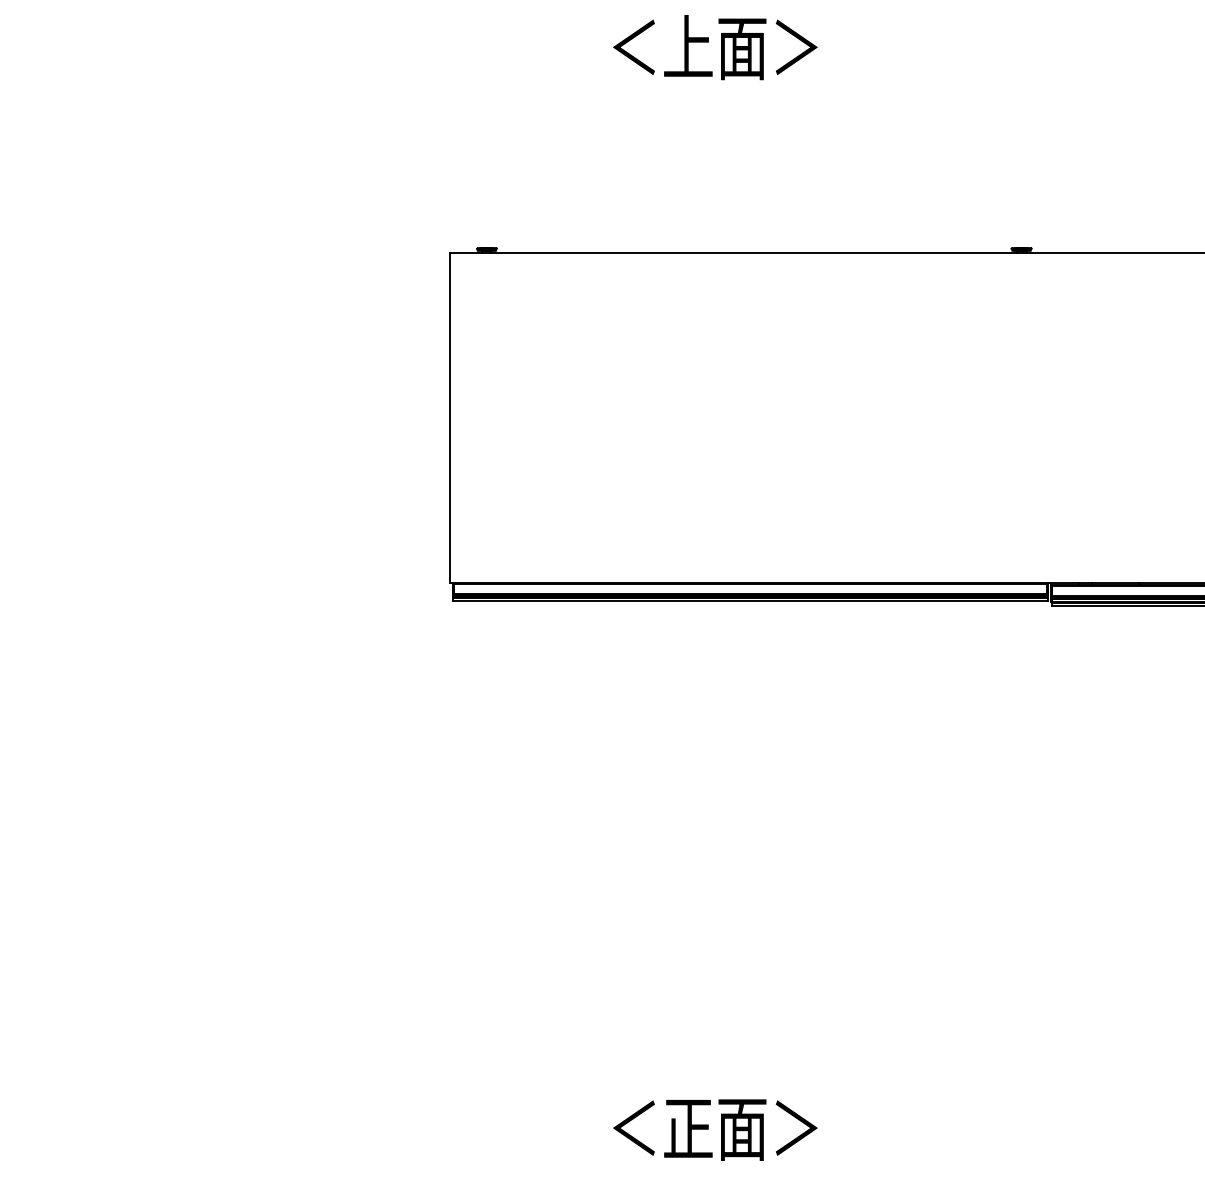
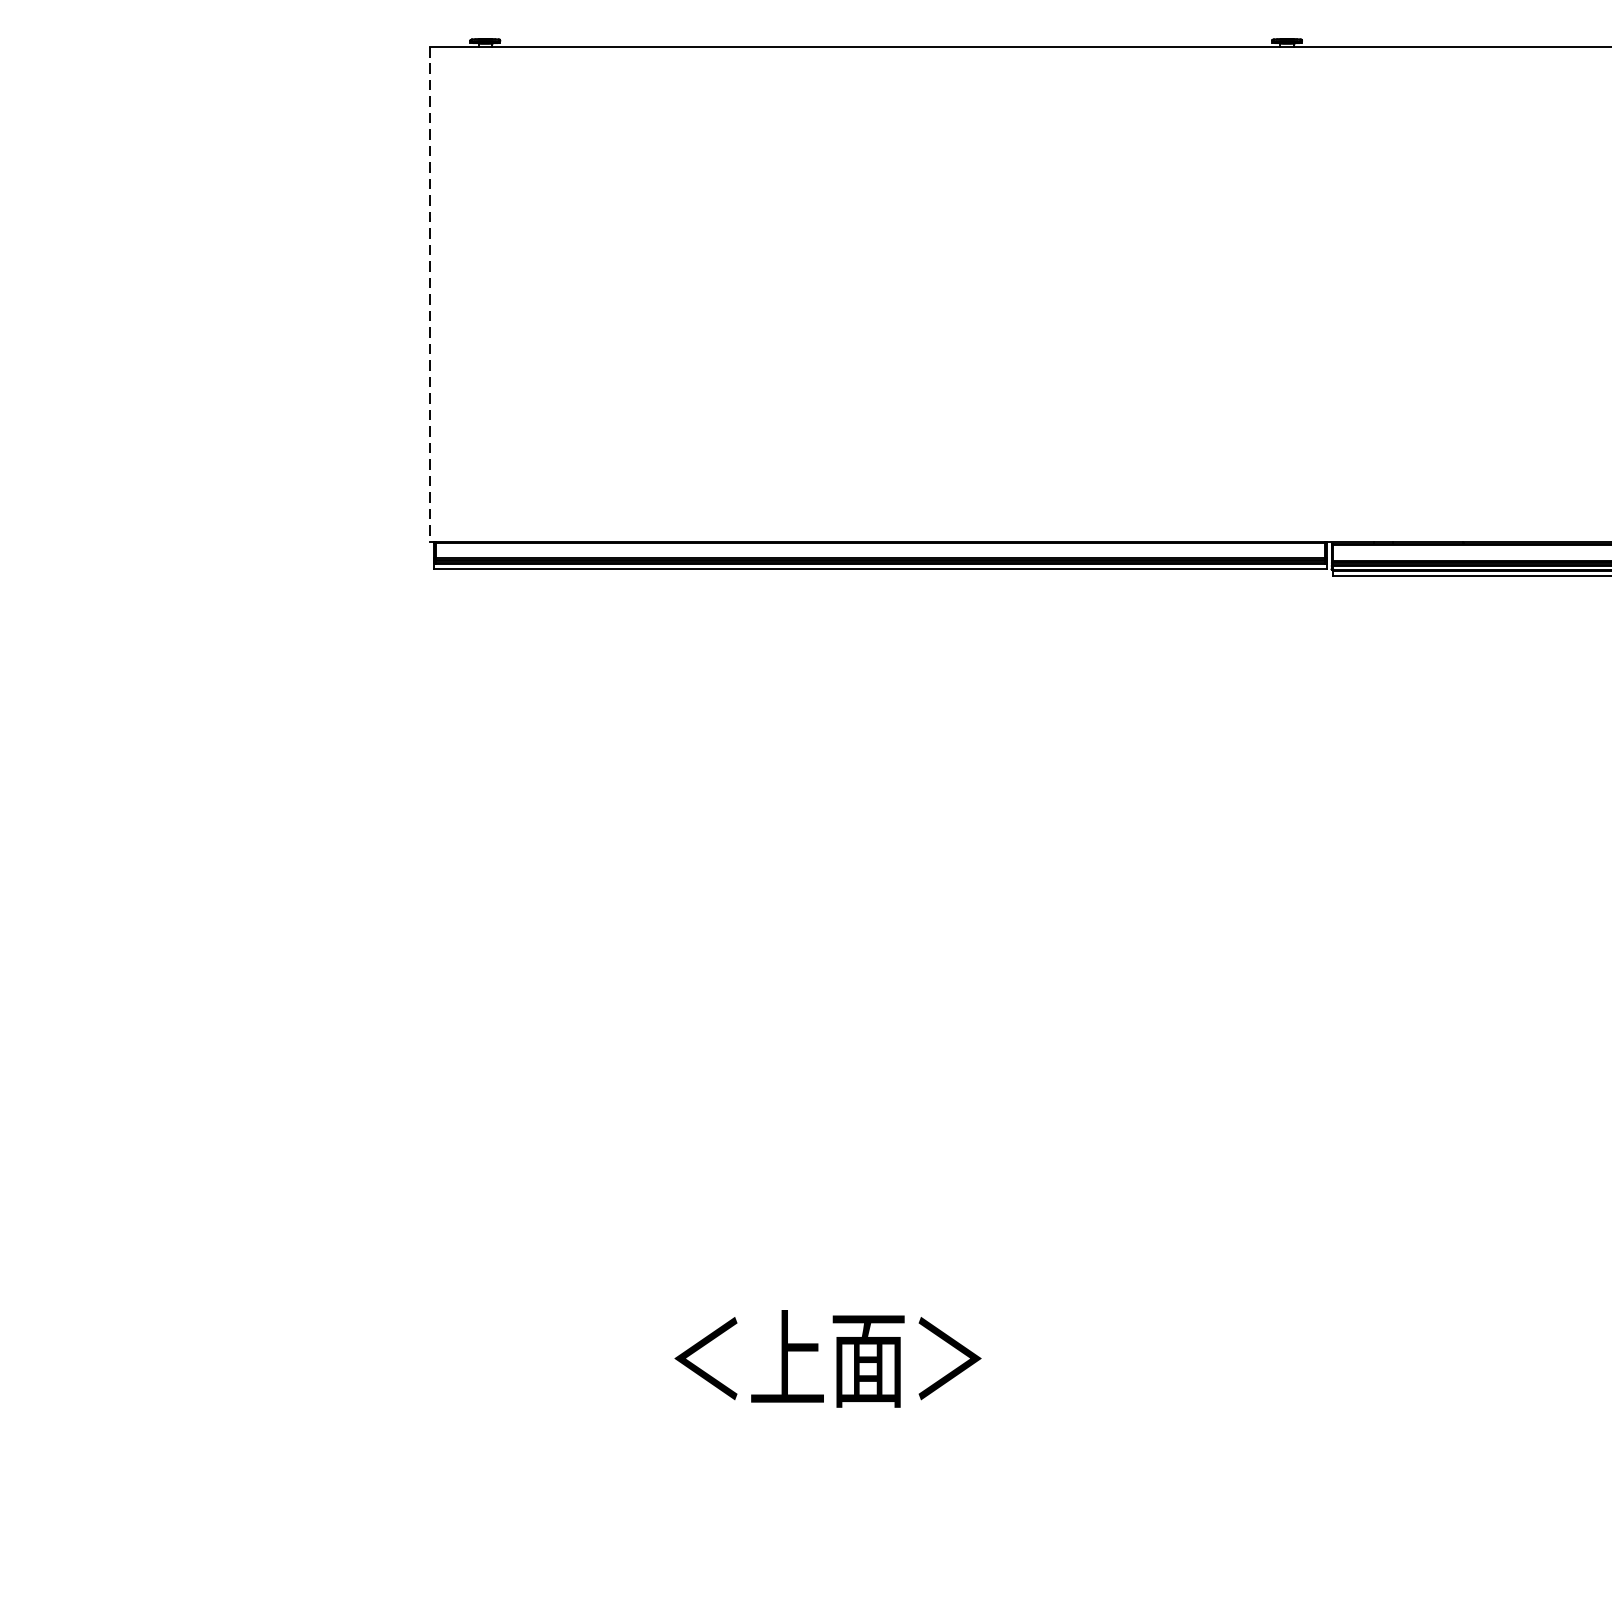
line: (449, 418) -> (429, 294), solid -> dashed
text: (688, 1126) -> (787, 1356), ＜正面＞ -> ＜上面＞

